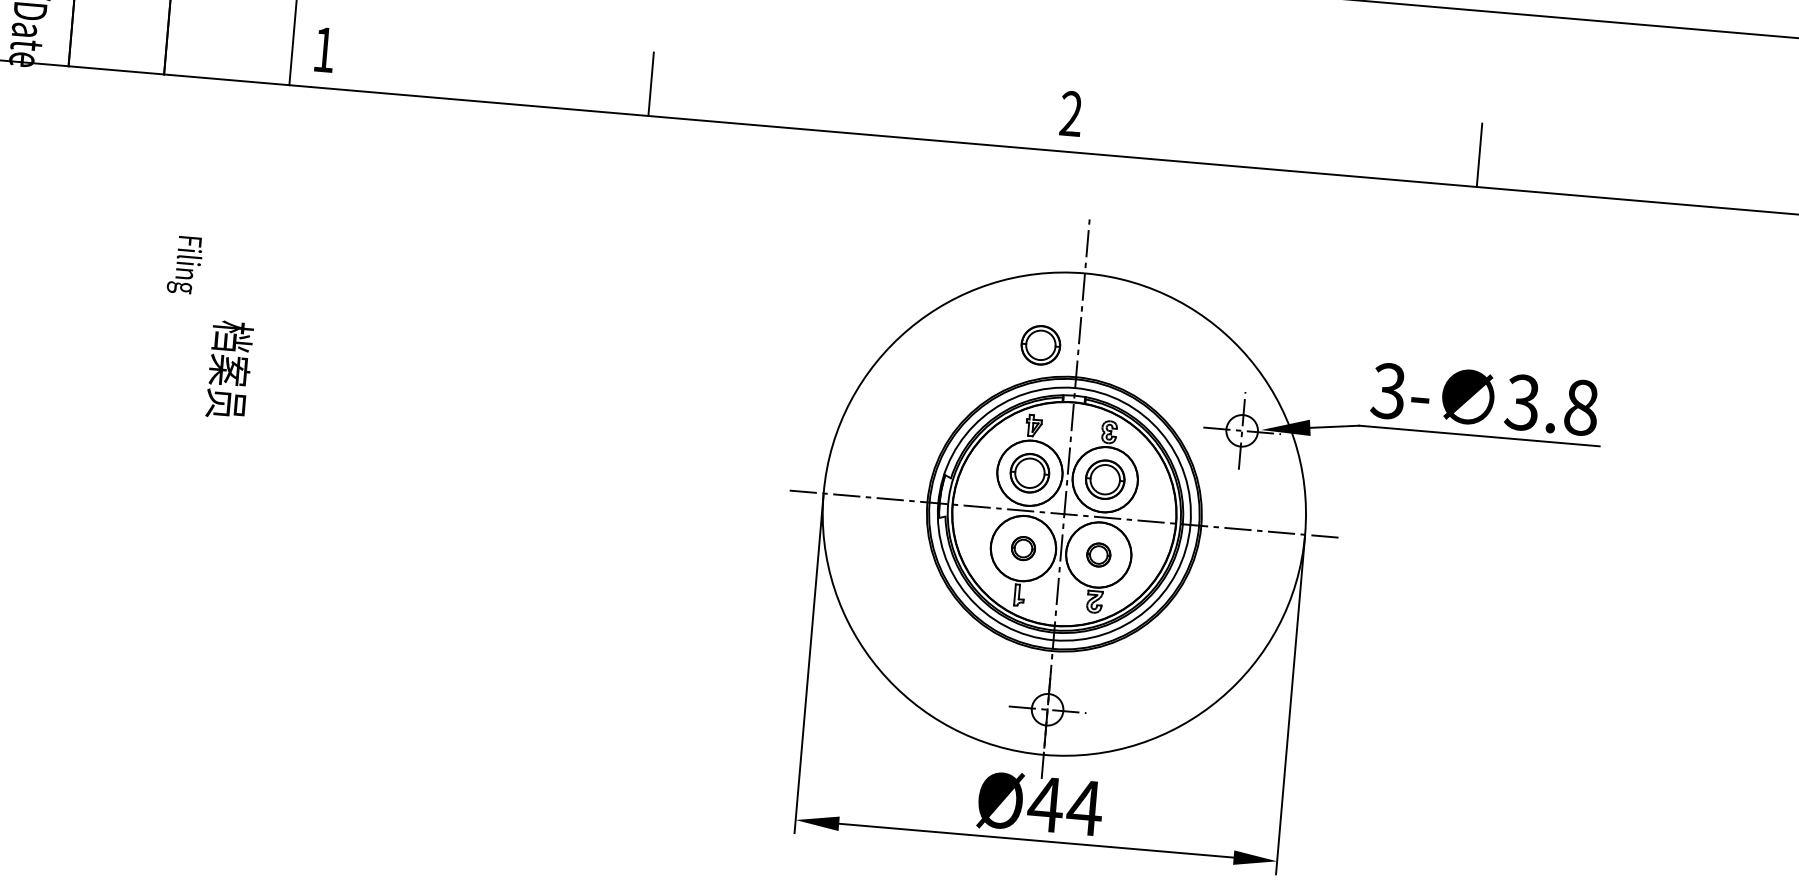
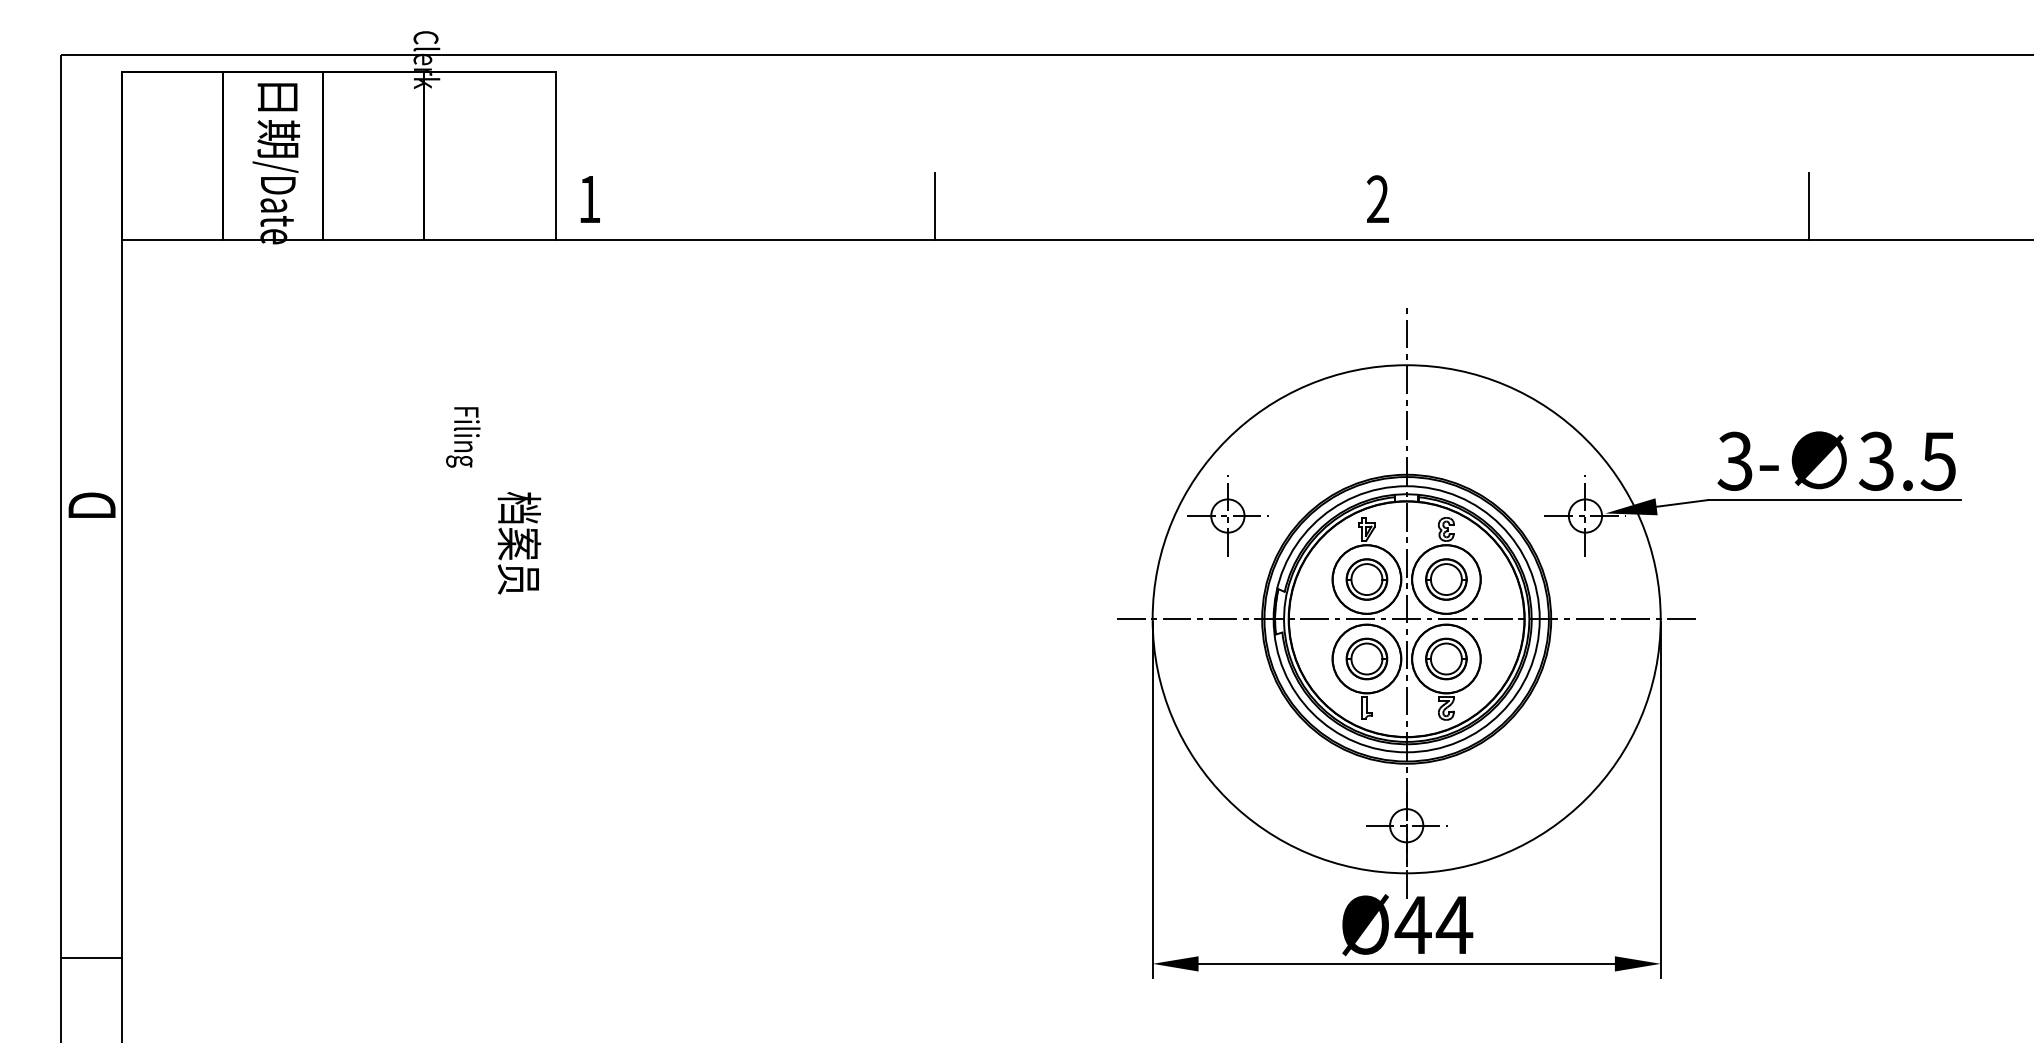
part: (1040, 345) -> (1366, 444), removed
part: (903, 401) -> (1227, 515), added
text: (1581, 406) -> (1938, 460), 3.8 -> 3.5
part: (1023, 548) -> (1366, 658), size x1.67
part: (1098, 554) -> (1446, 658), size x1.67

